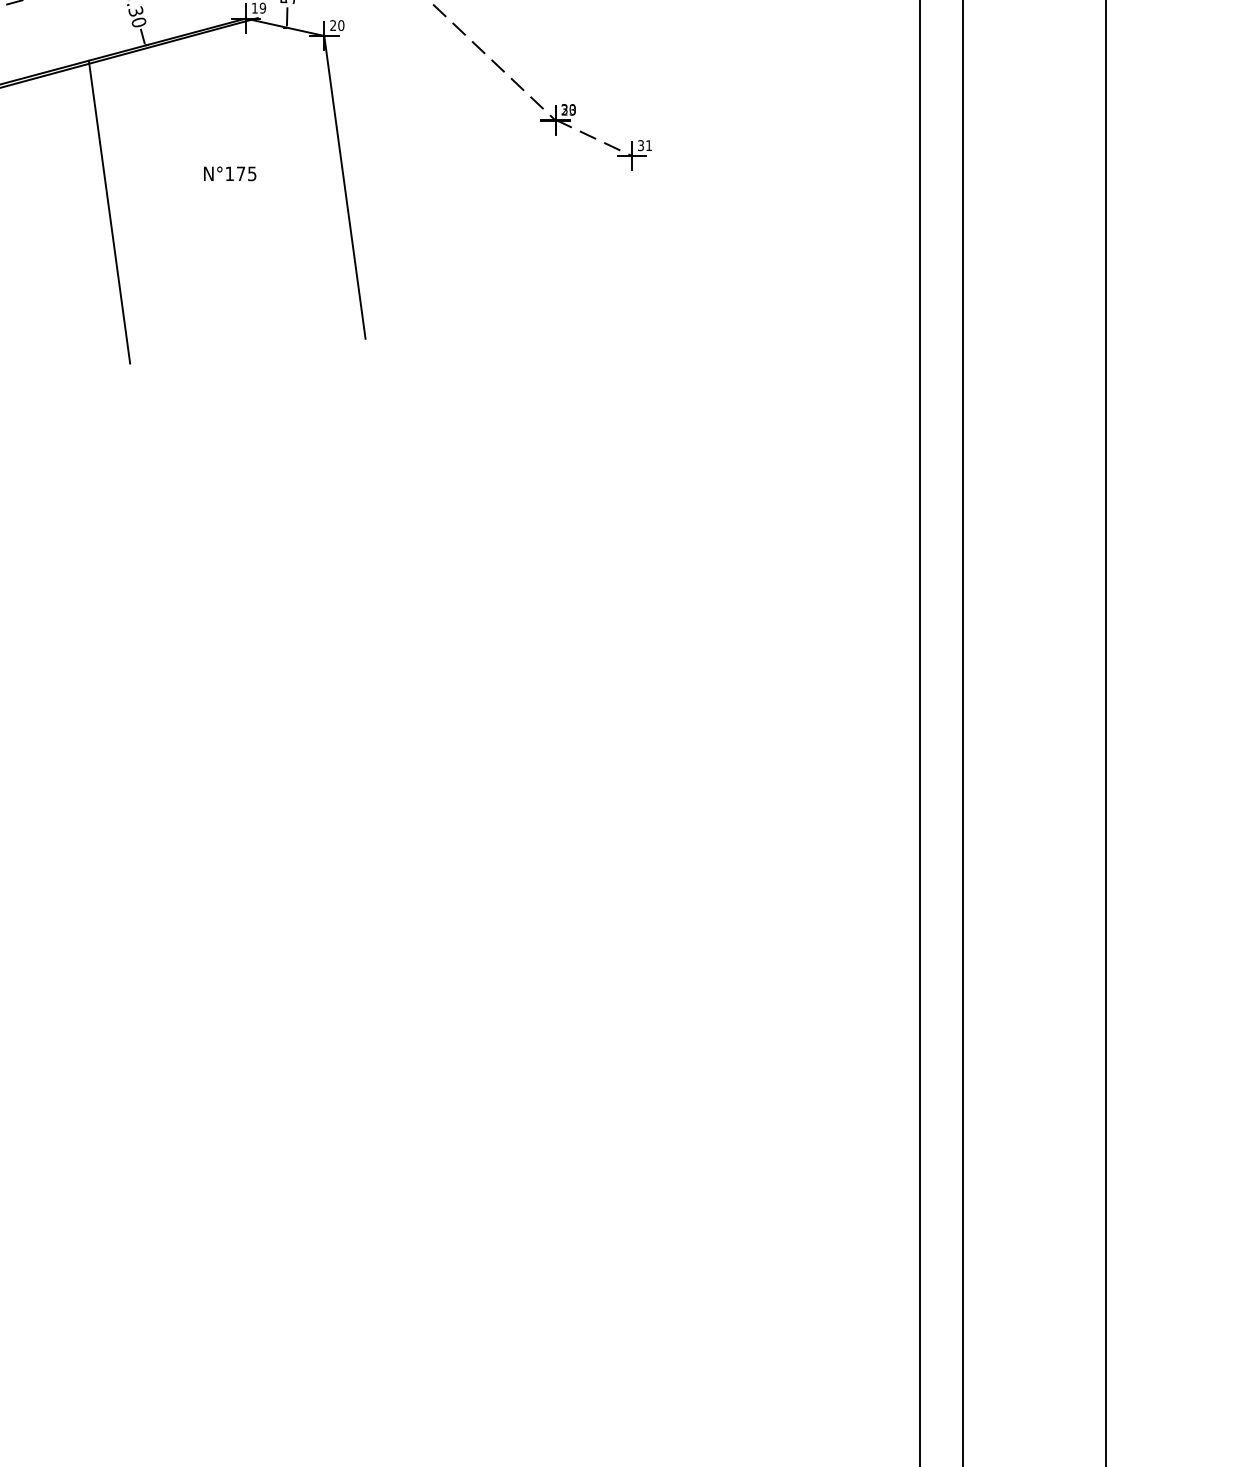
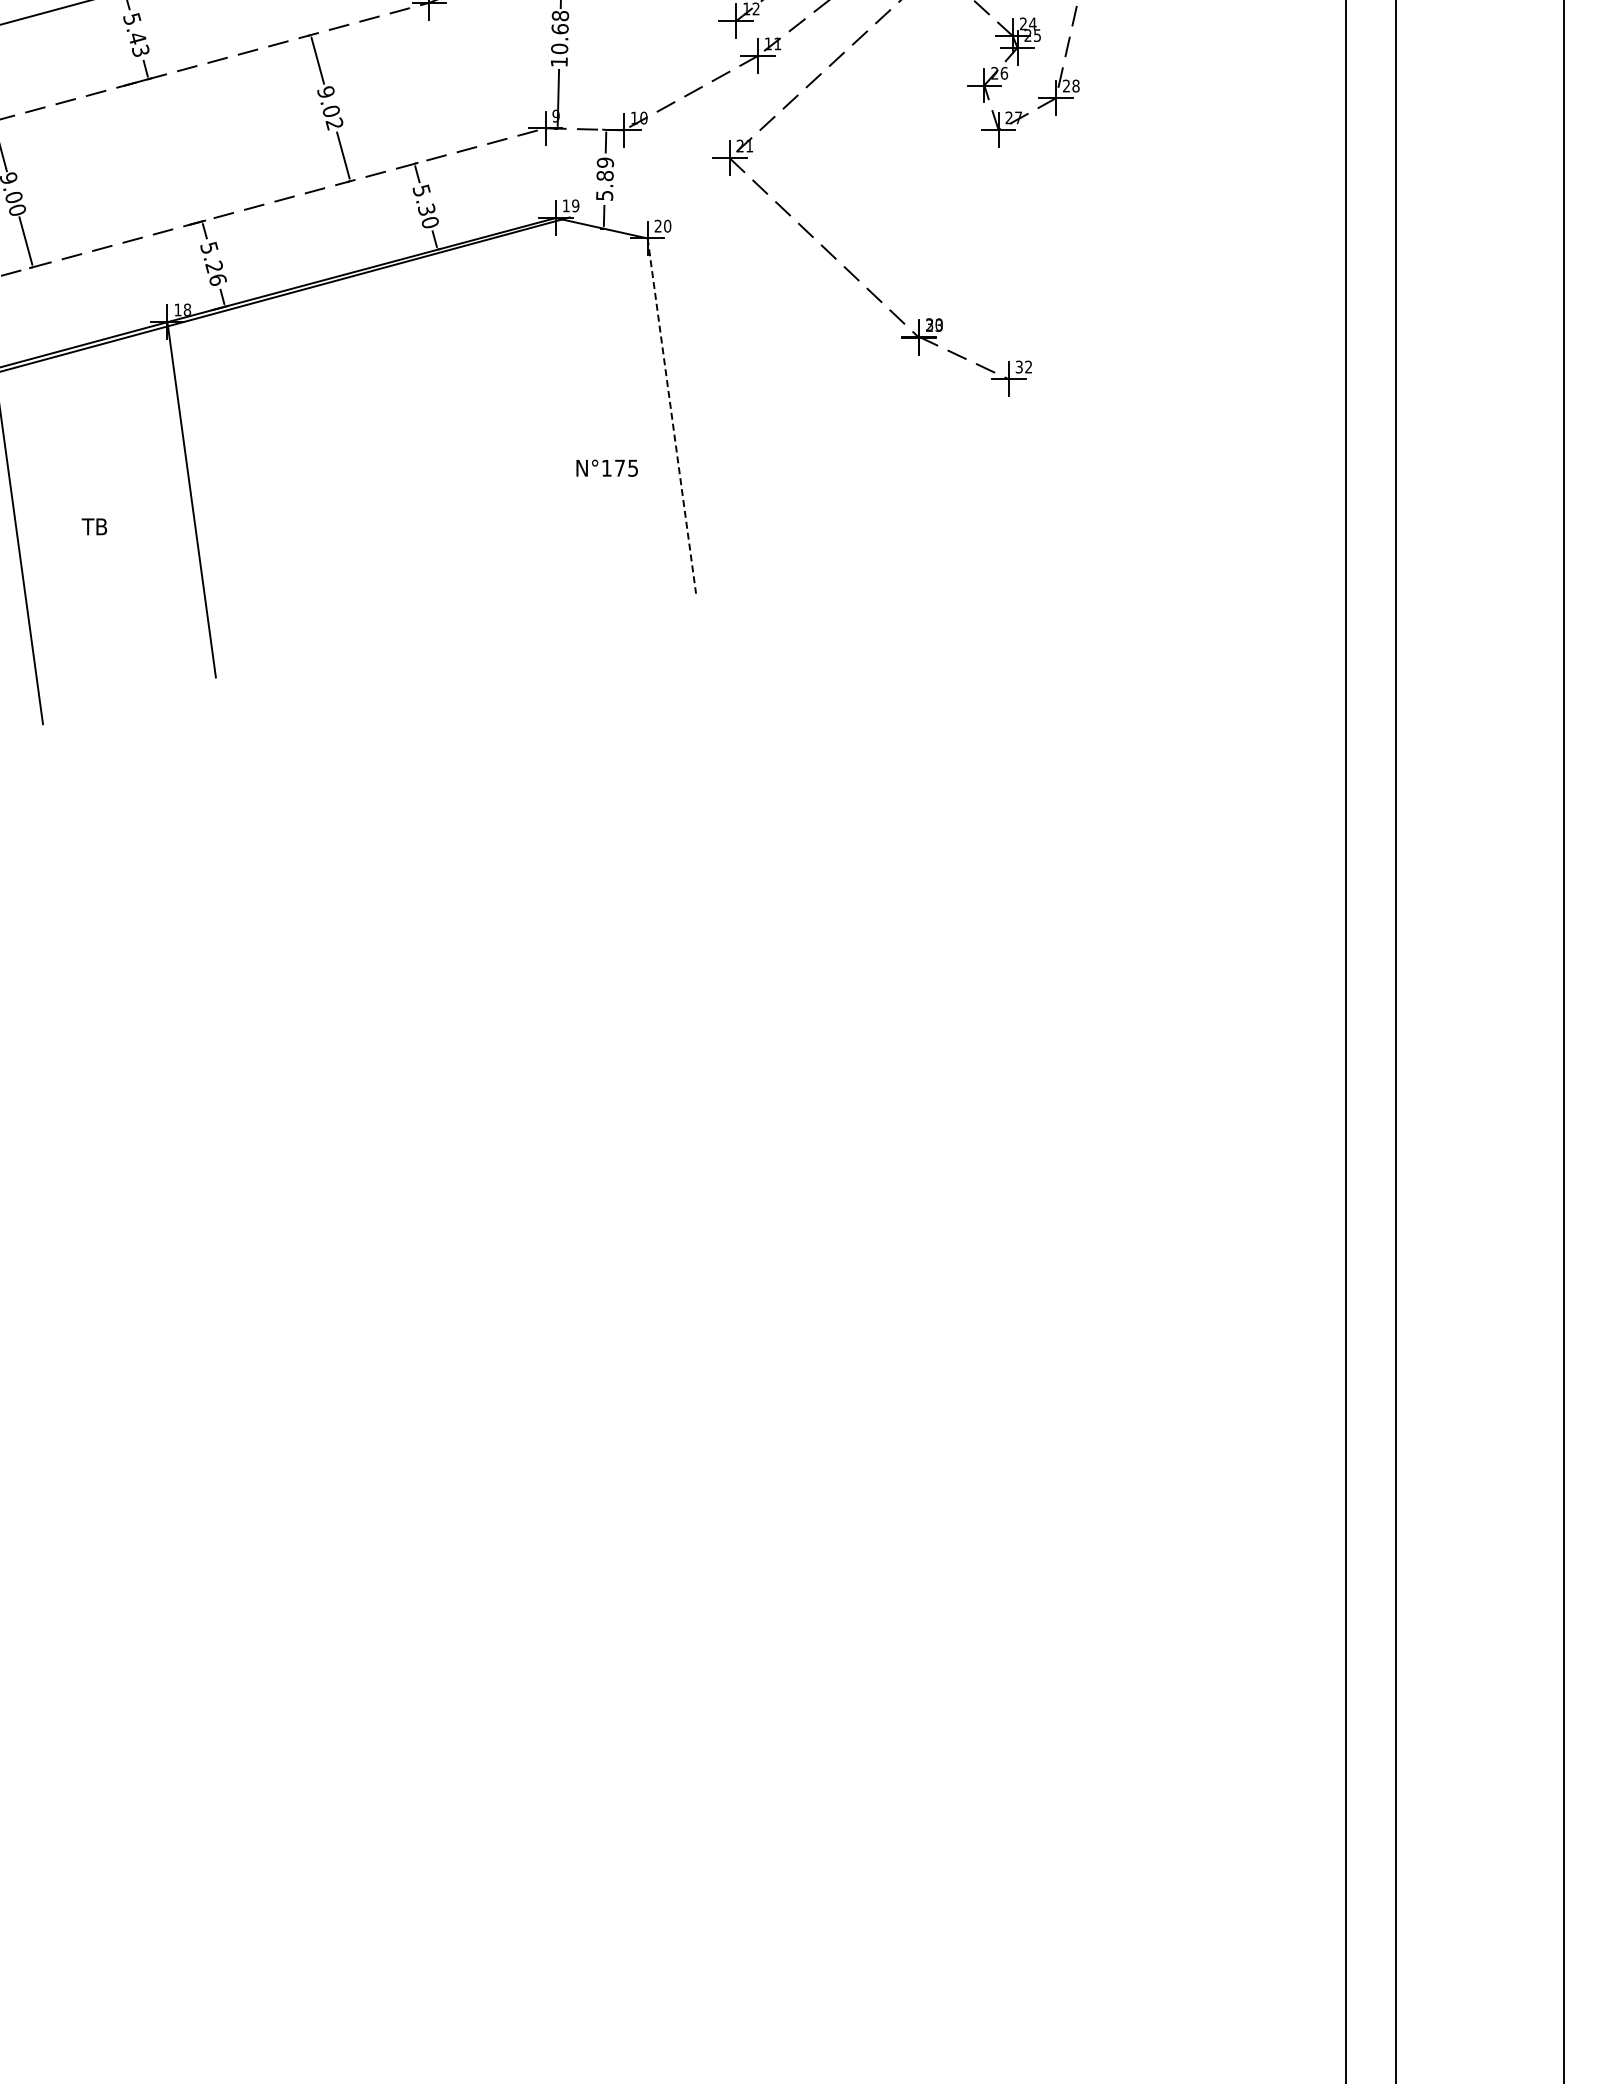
text: (648, 145) -> (1028, 366), 31 -> 32
text: (229, 173) -> (606, 467), moved
line: (344, 187) -> (671, 416), solid -> dashed
line: (109, 211) -> (395, 444), removed

